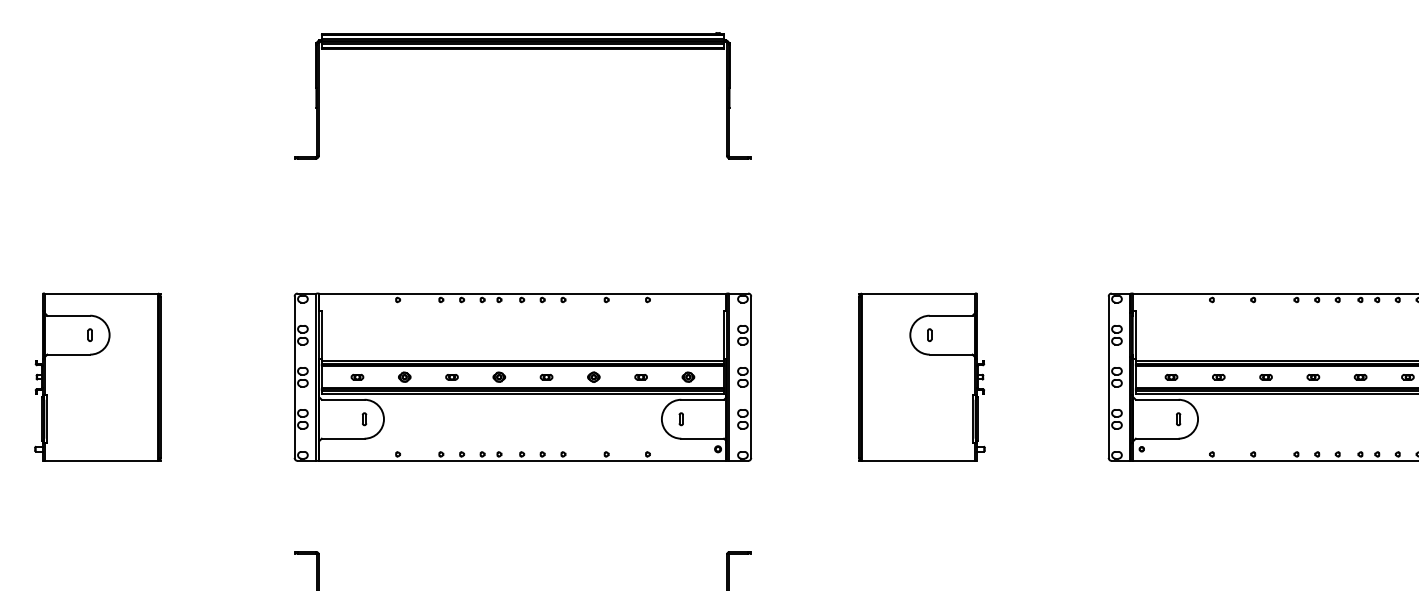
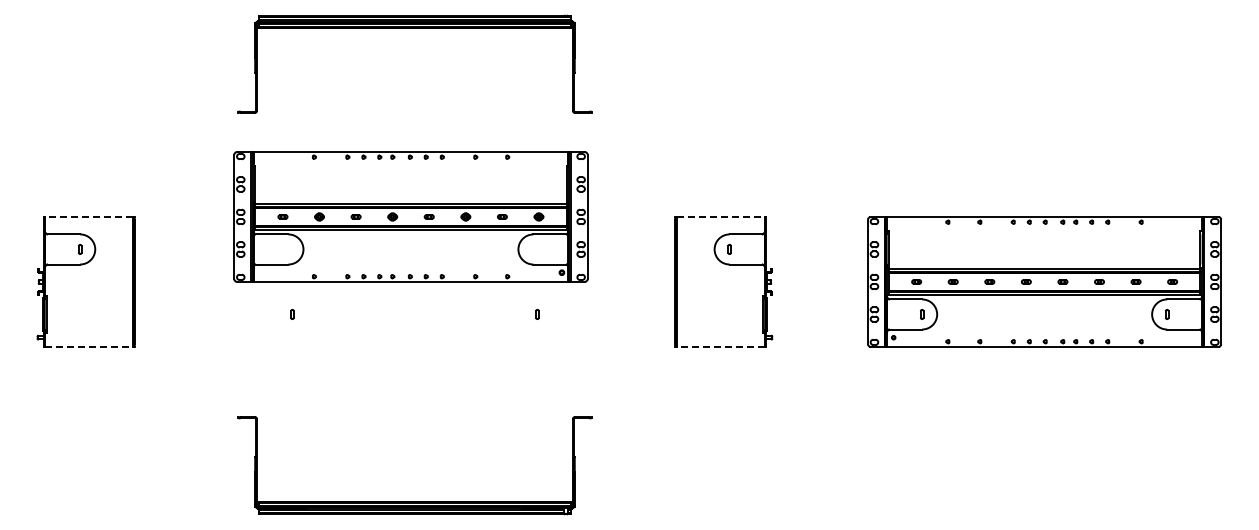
line: (102, 293) -> (89, 217), solid -> dashed
line: (917, 293) -> (720, 217), solid -> dashed
part: (522, 376) -> (410, 216), moved
line: (102, 460) -> (89, 346), solid -> dashed
line: (917, 460) -> (720, 346), solid -> dashed

